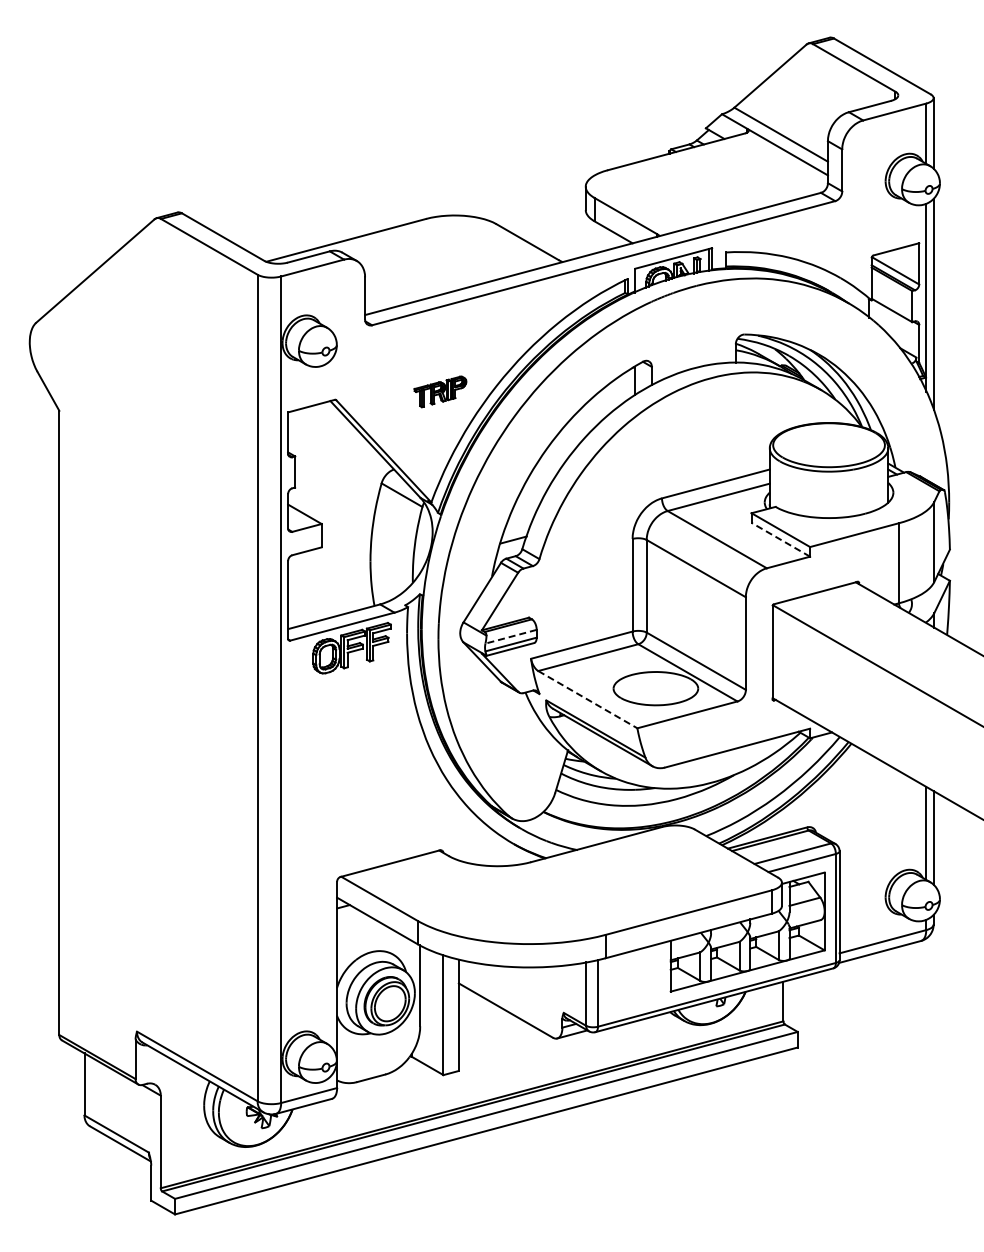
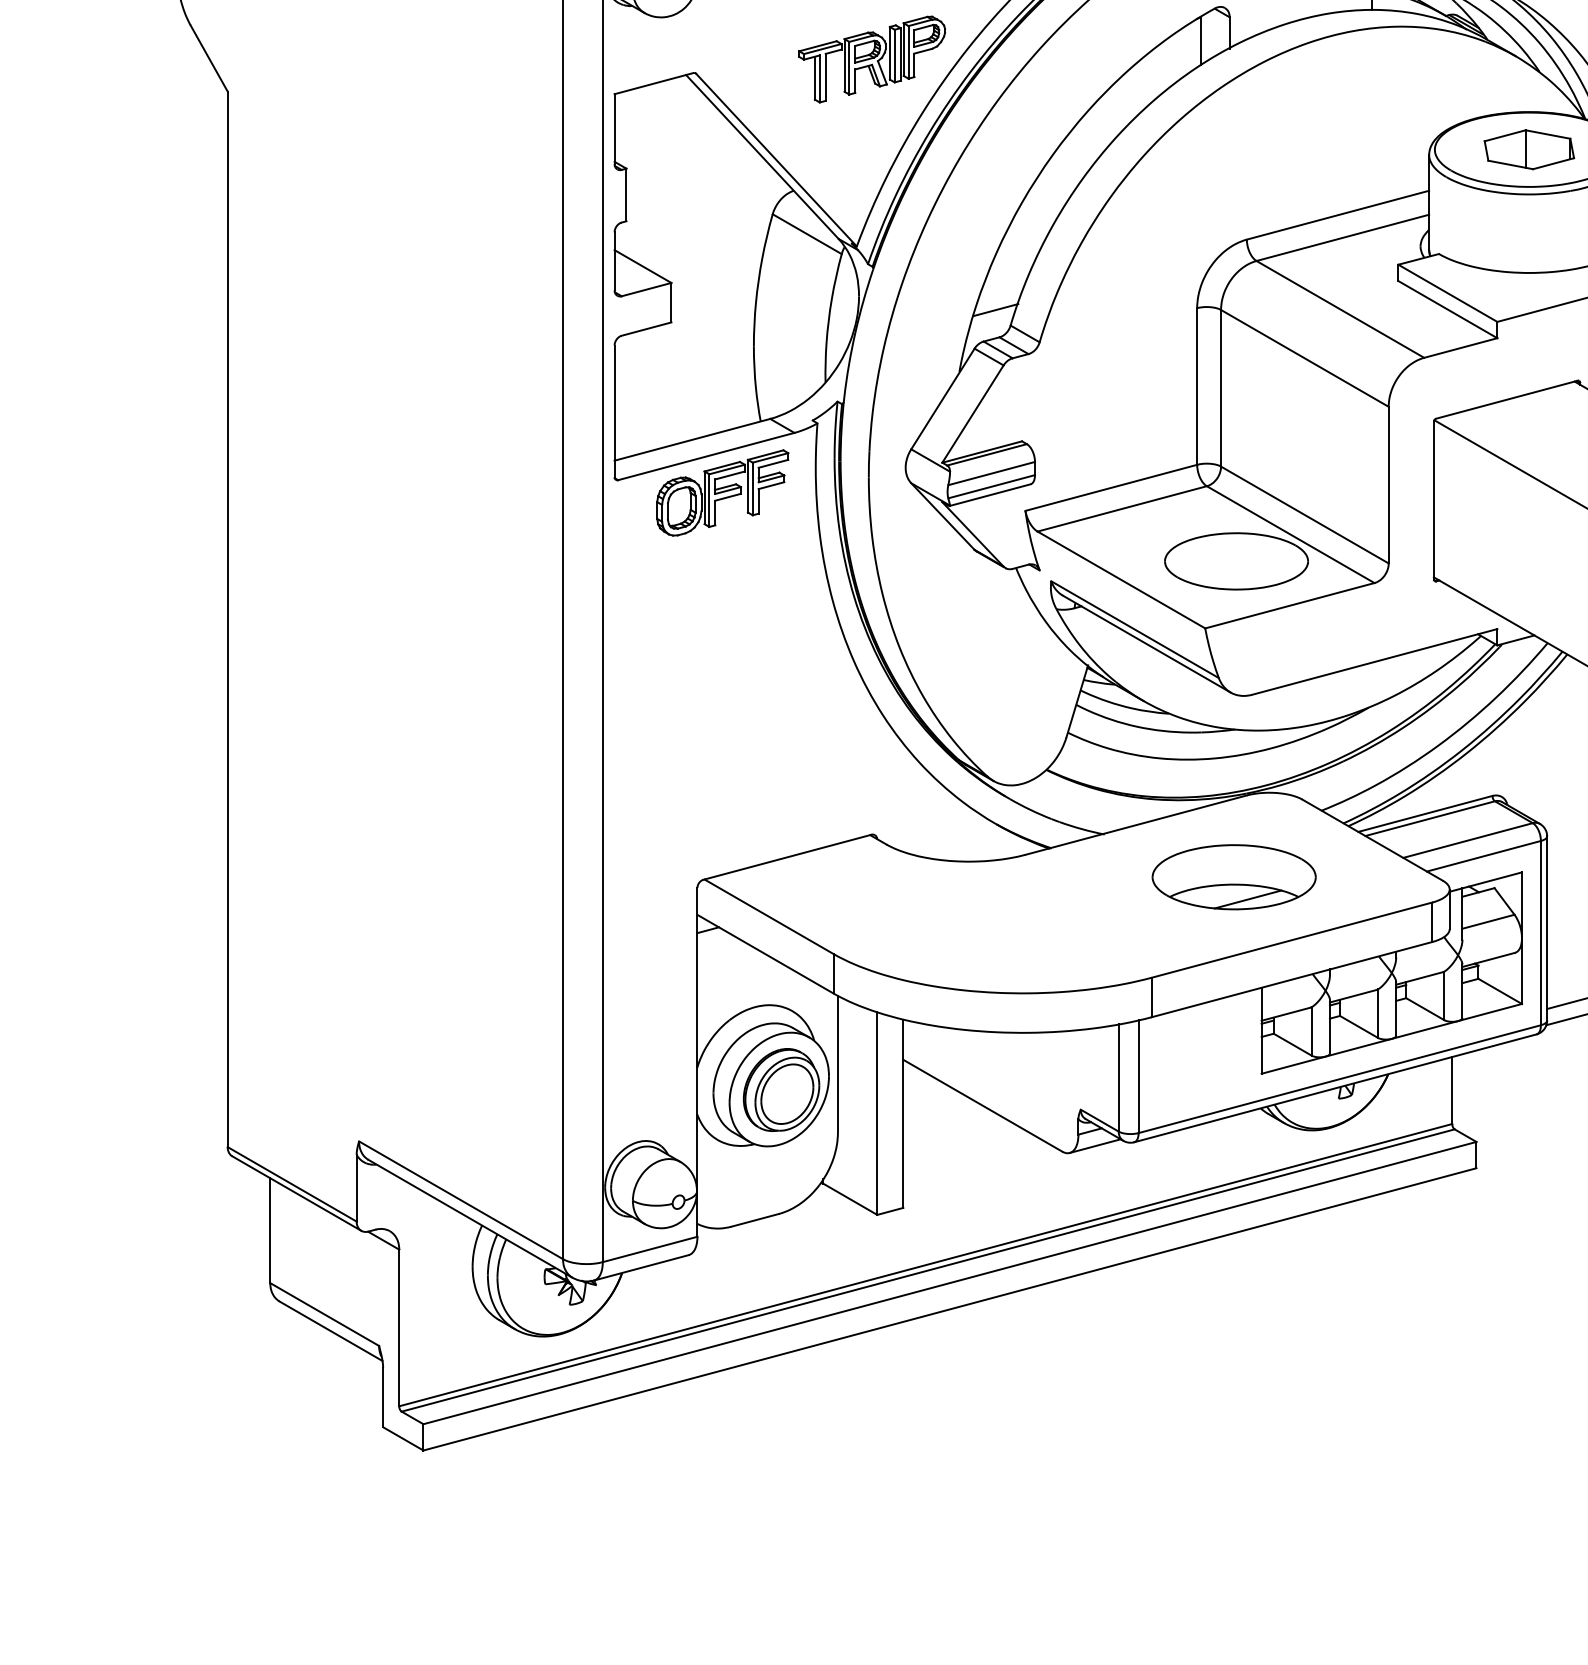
part: (440, 391) -> (872, 58), size x1.67
part: (828, 444) -> (1528, 148), added
line: (780, 539) -> (1447, 309), dashed -> solid
line: (511, 636) -> (992, 473), dashed -> solid
line: (588, 699) -> (1122, 579), dashed -> solid
part: (654, 875) -> (1234, 877), added

